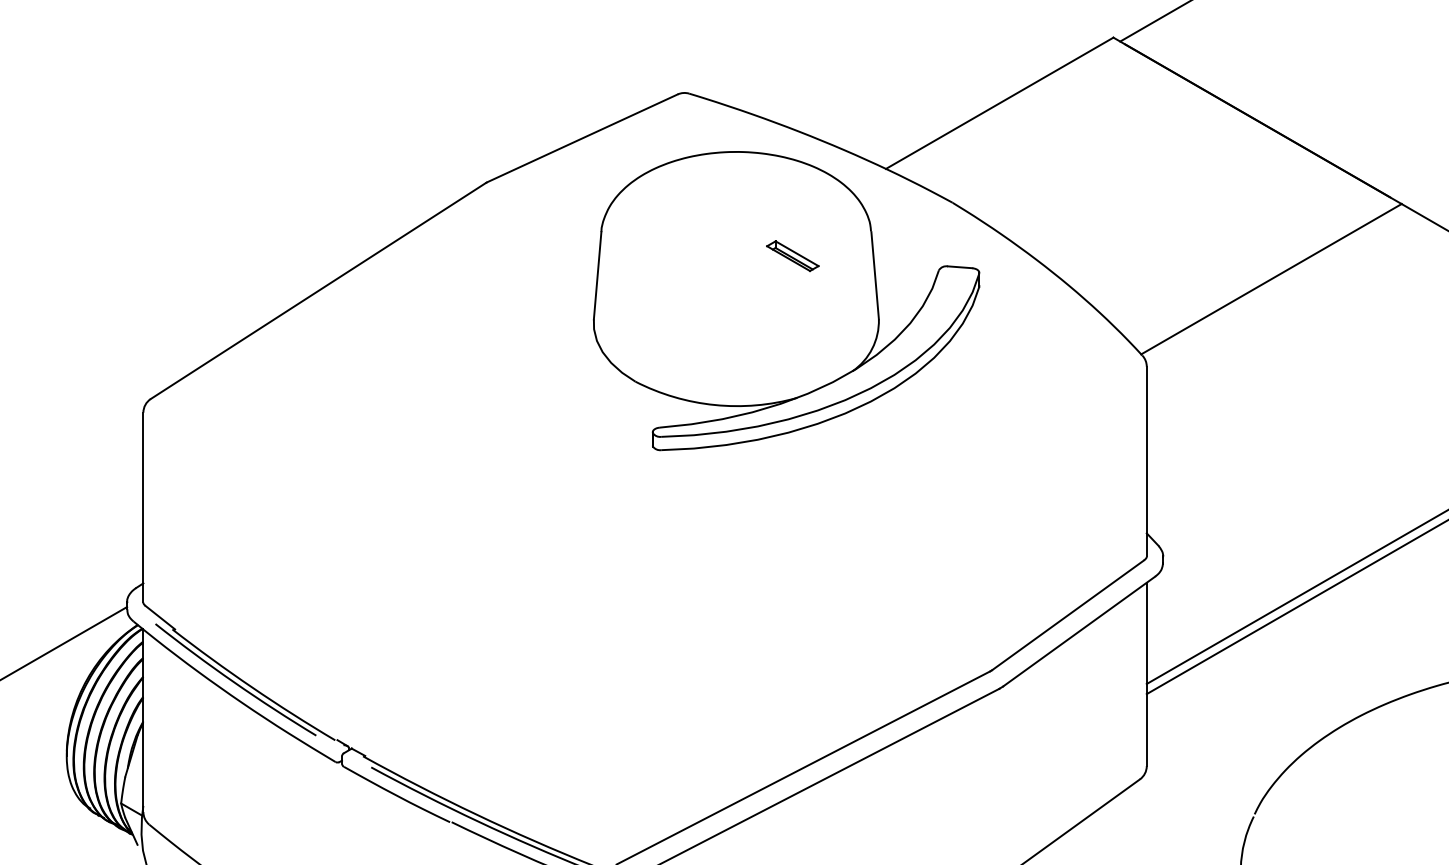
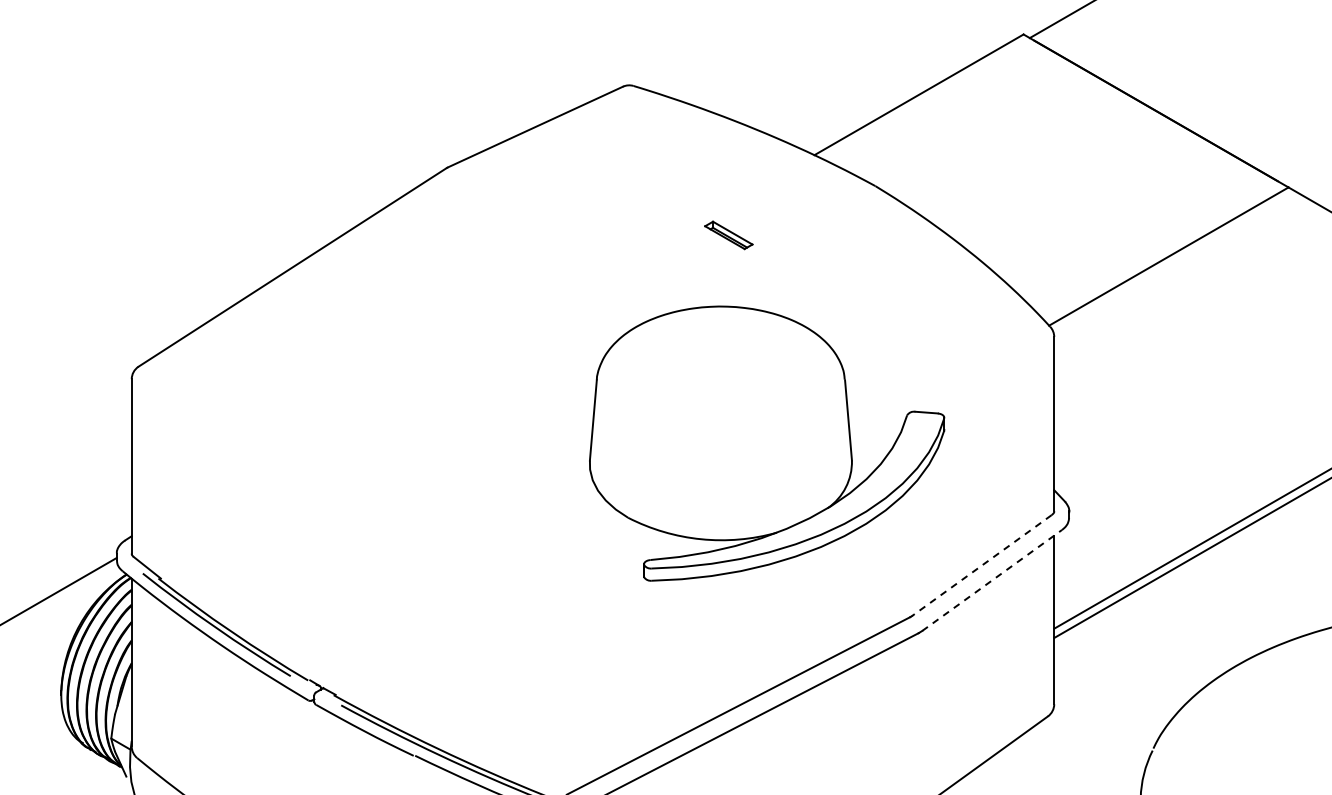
part: (787, 300) -> (767, 443), moved
line: (1067, 615) -> (981, 565), solid -> dashed
line: (1079, 631) -> (992, 580), solid -> dashed

